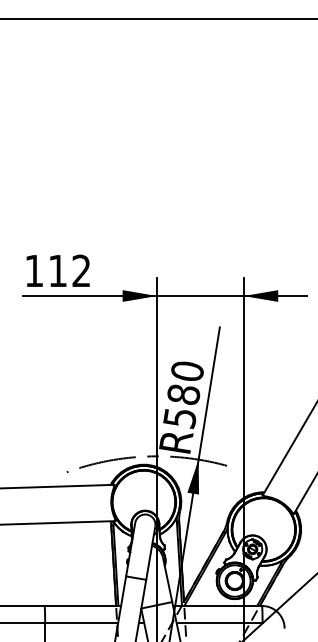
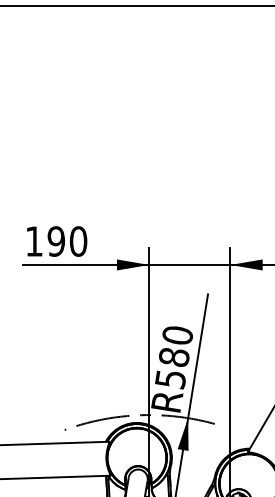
text: (69, 270) -> (67, 241), 112 -> 190

